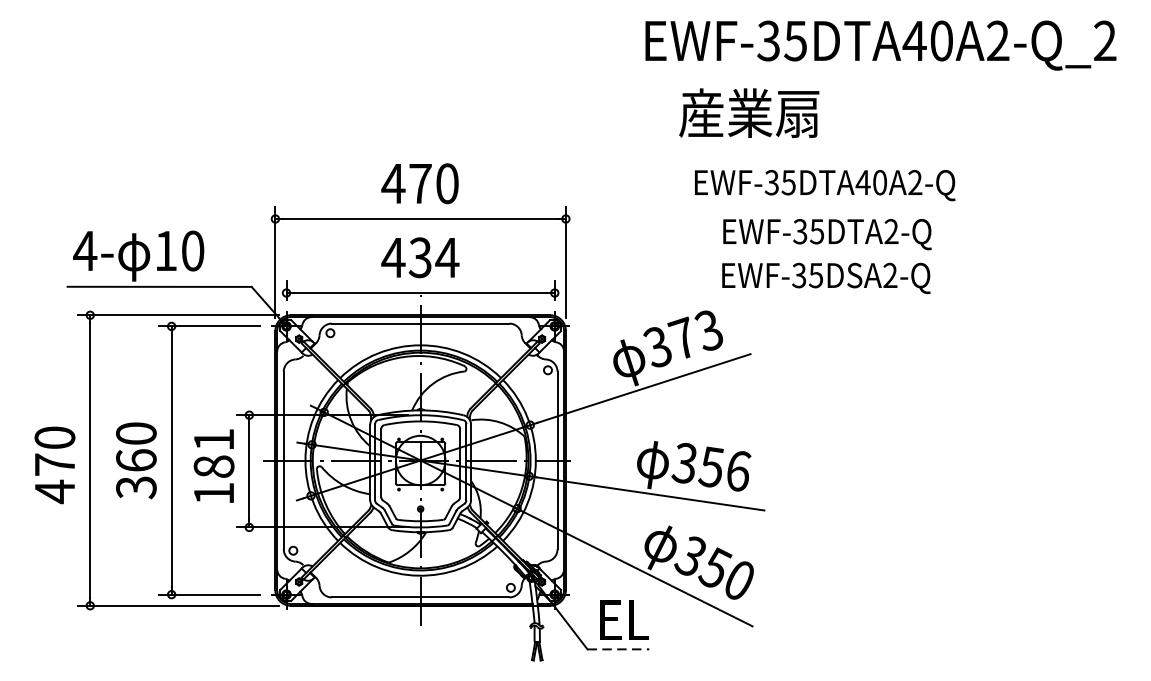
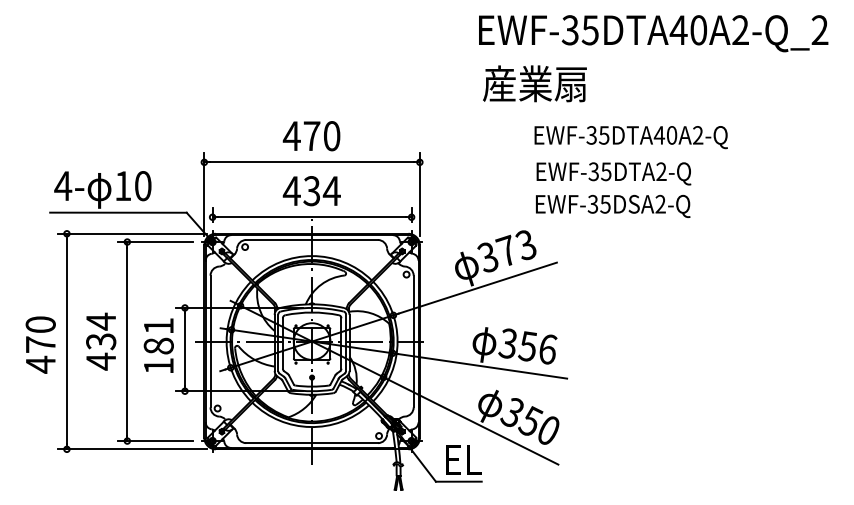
text: (748, 112) -> (534, 83), moved
text: (824, 185) -> (630, 137), moved
text: (136, 460) -> (101, 341), 360 -> 434
line: (617, 649) -> (458, 481), dashed -> solid

